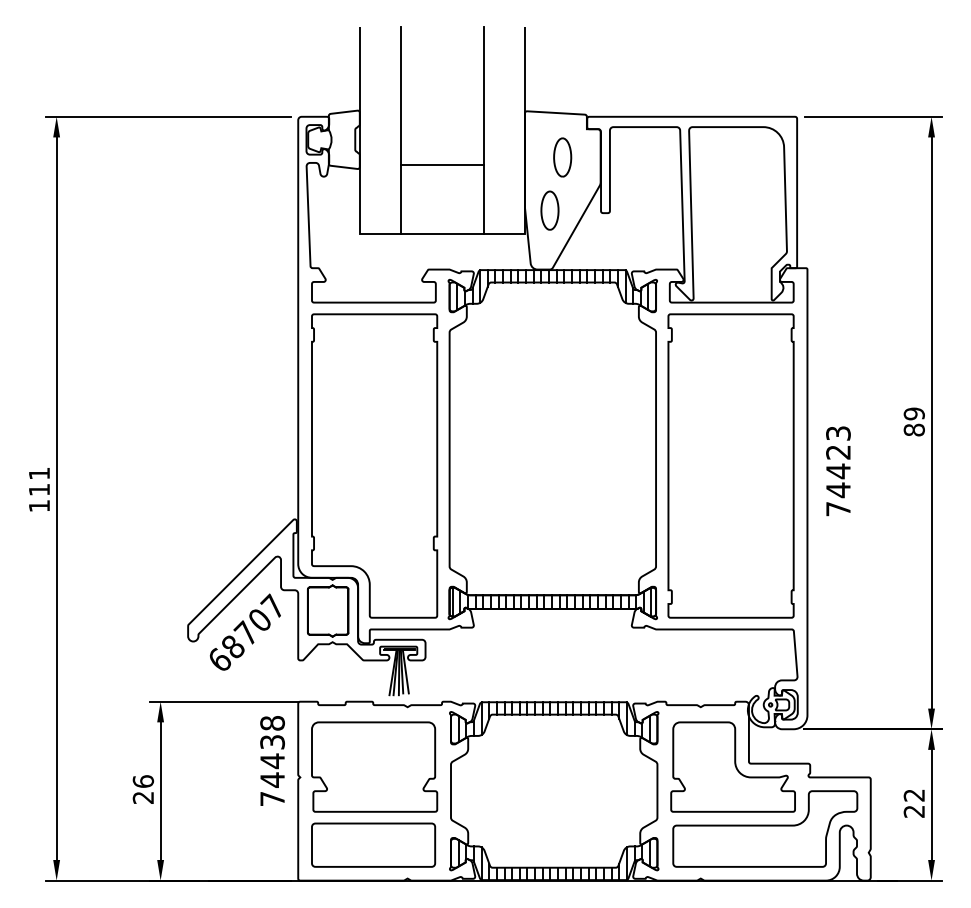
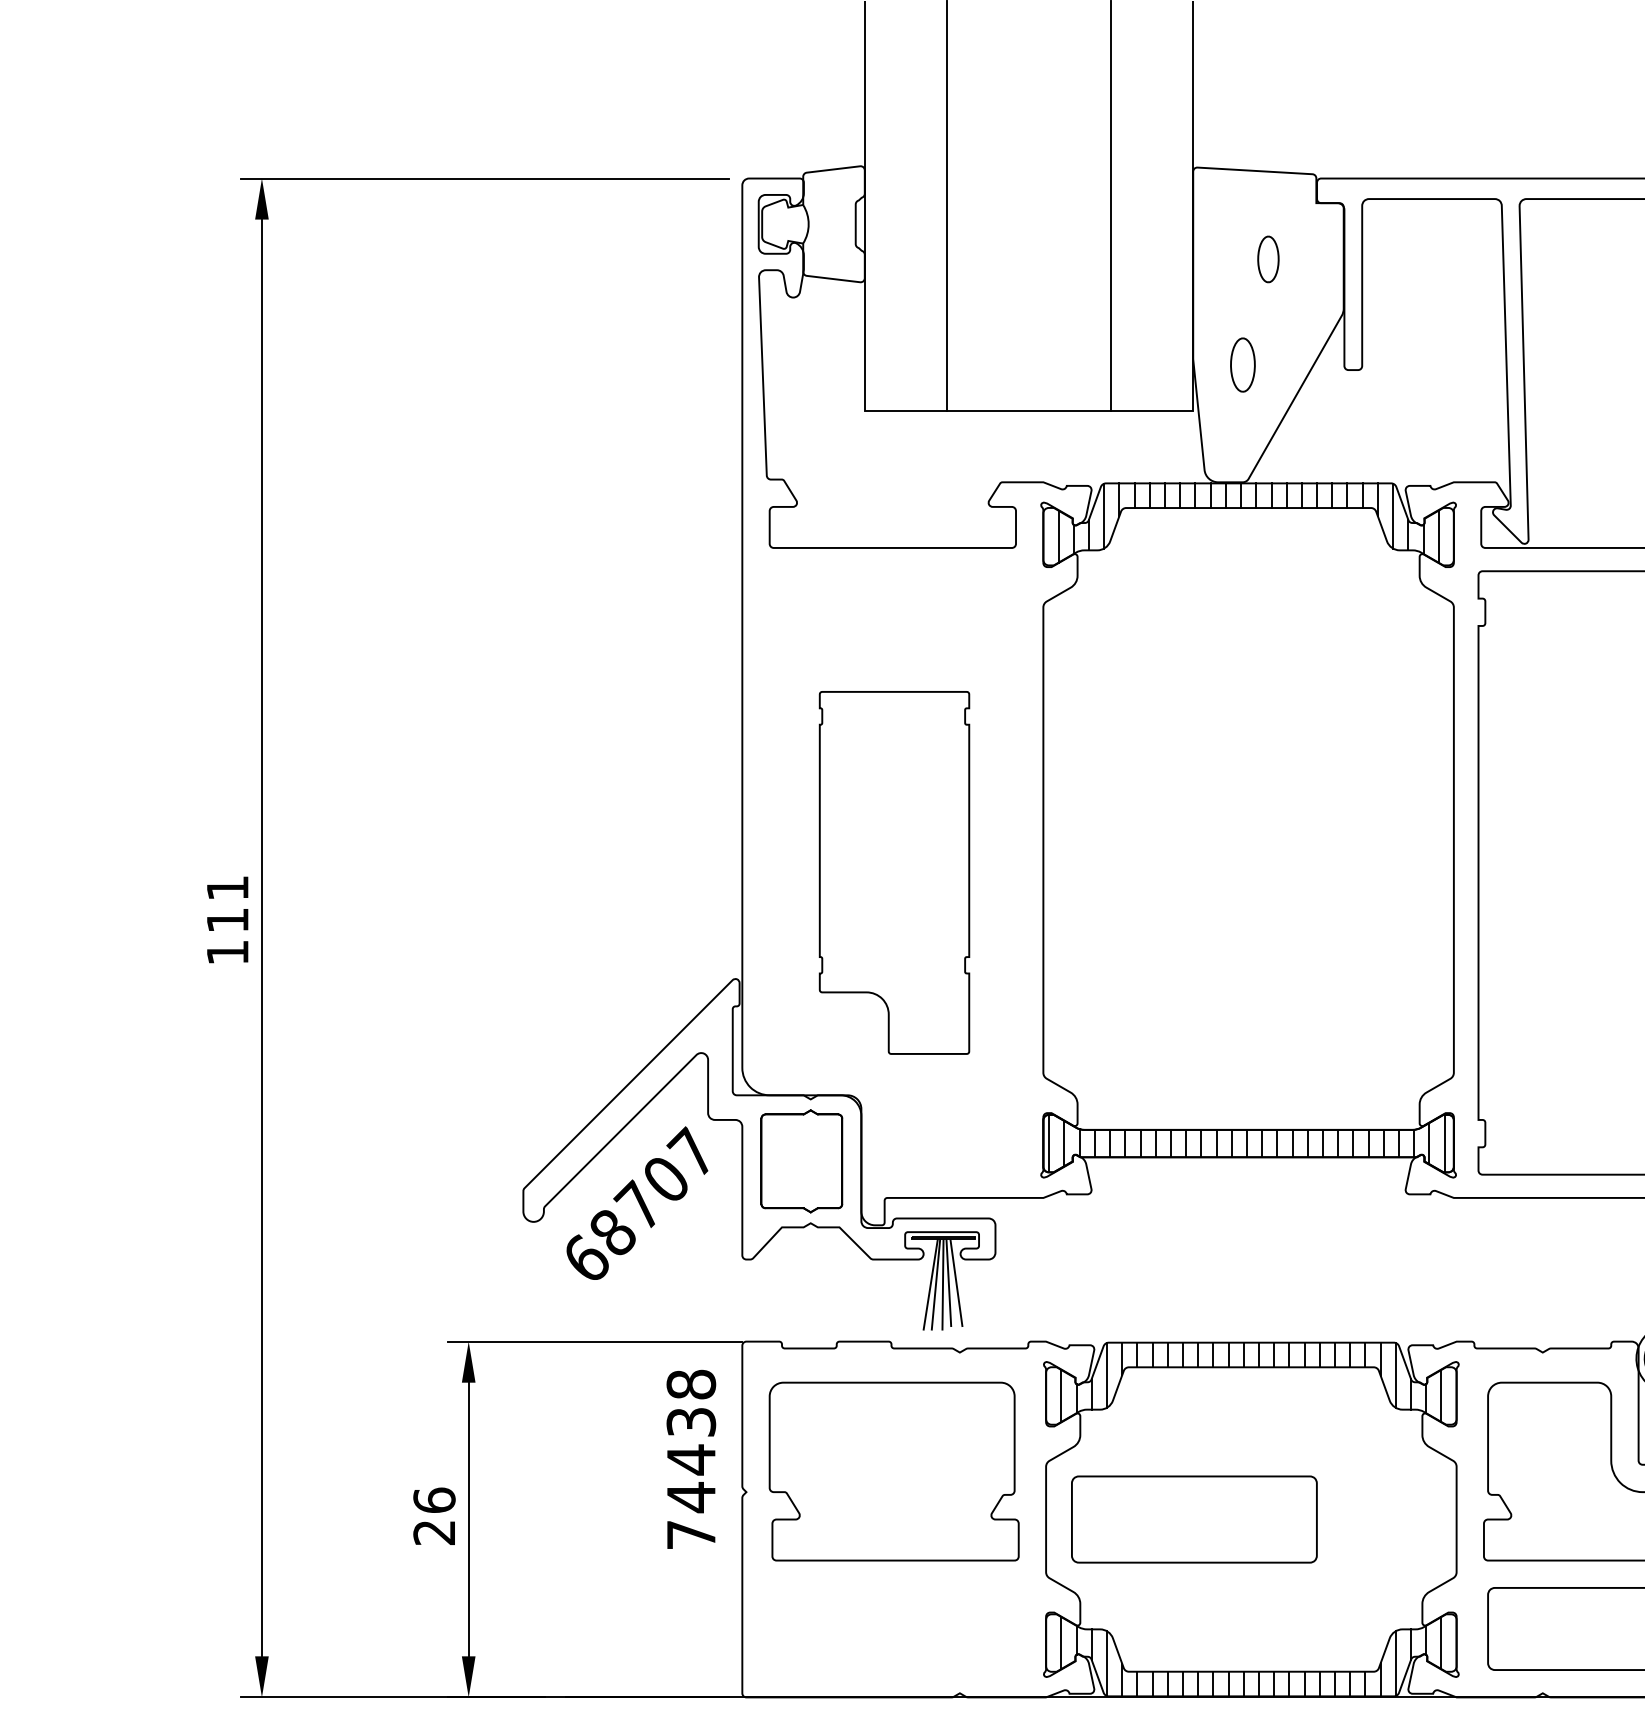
part: (562, 157) -> (1267, 259), size x0.6
line: (442, 164) -> (1029, 273), removed
part: (549, 210) -> (1241, 364), size x0.7
part: (374, 465) -> (893, 871), size x0.6
part: (373, 844) -> (1194, 1518), moved

